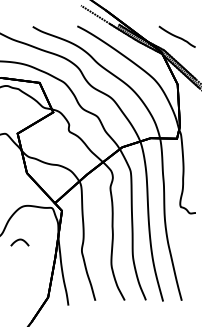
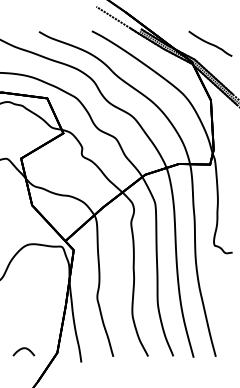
curve: (19, 240) -> (23, 349), moved

